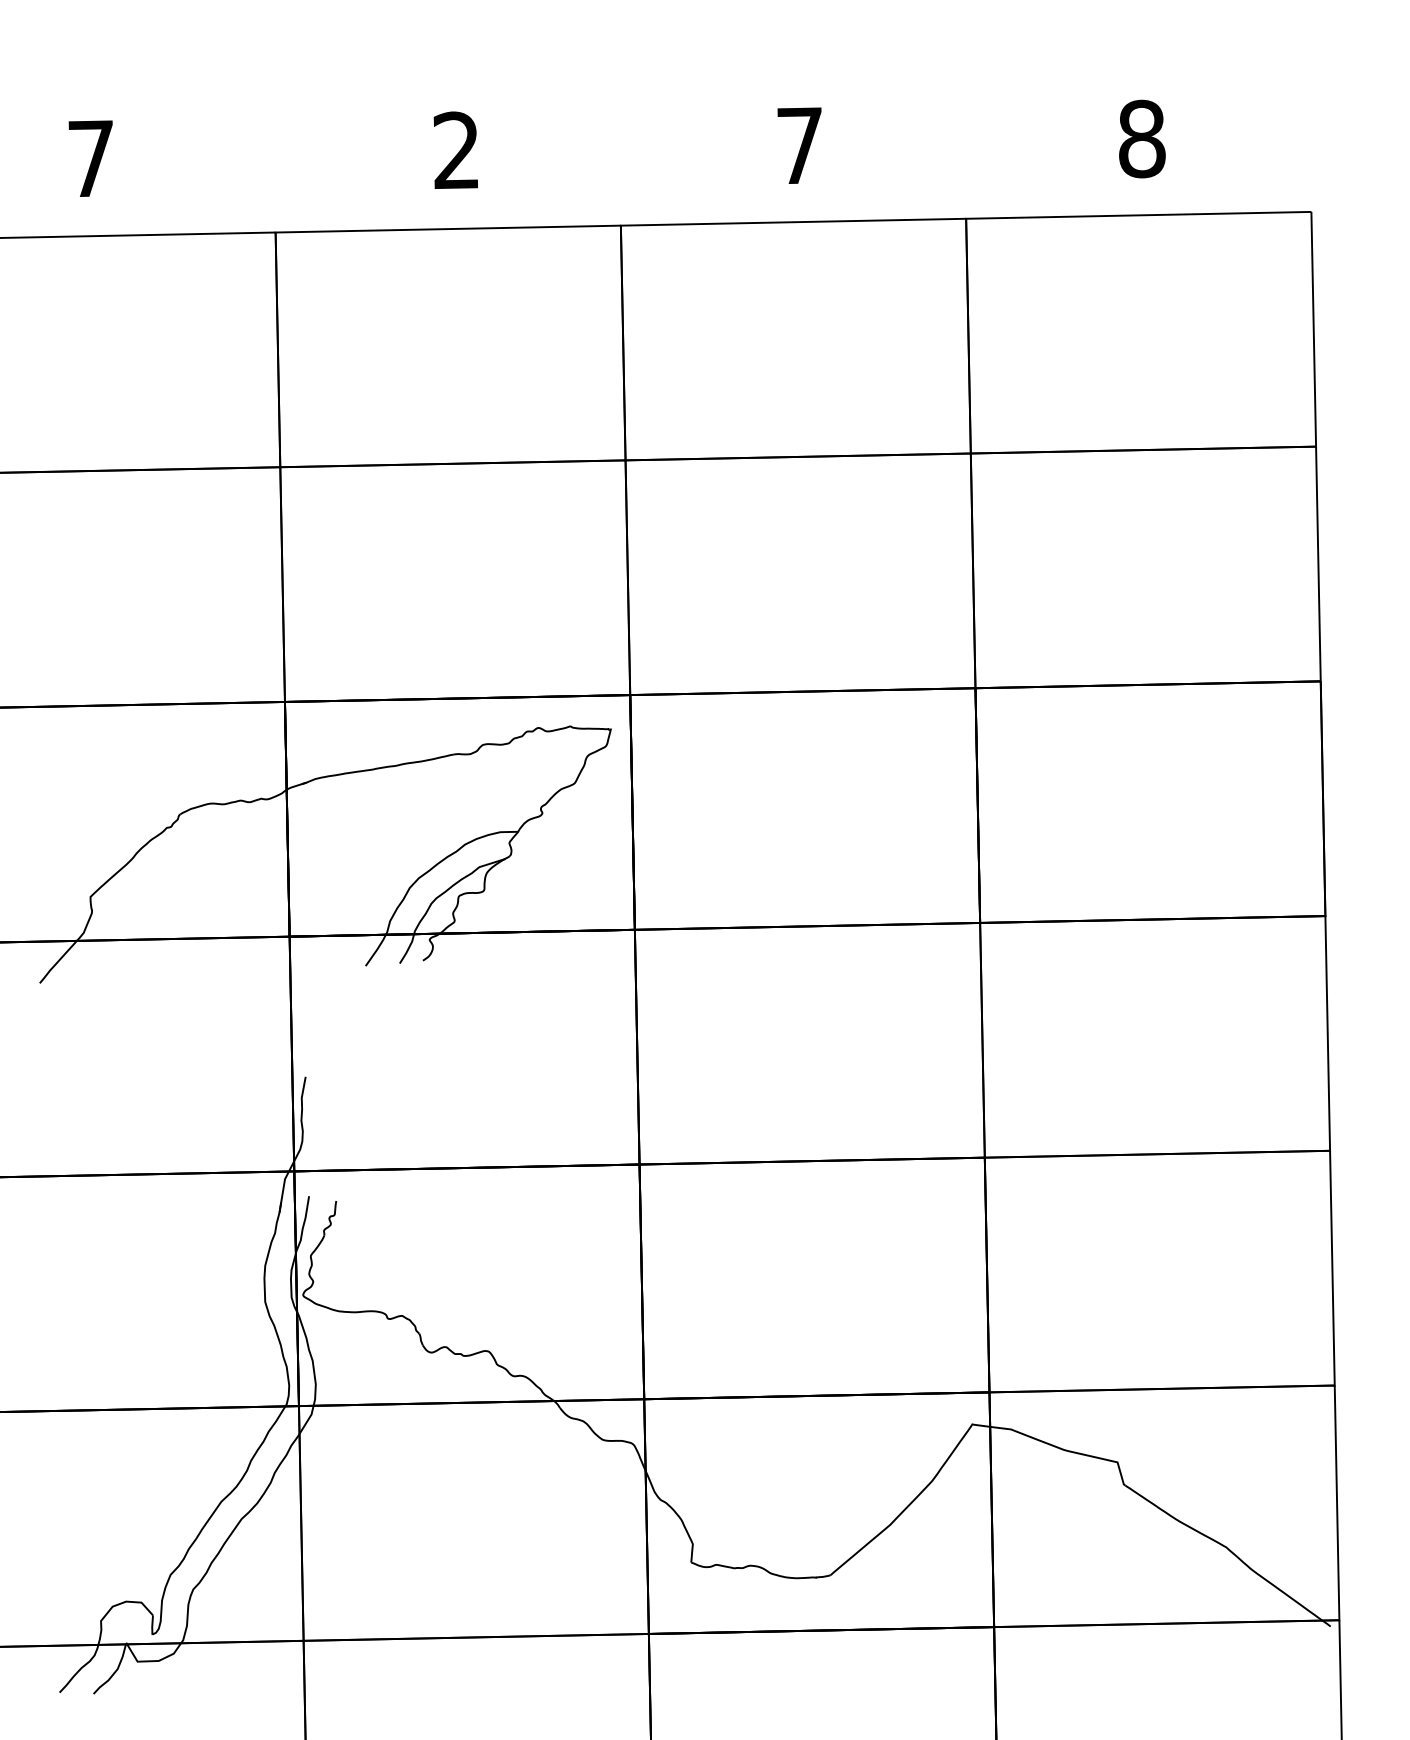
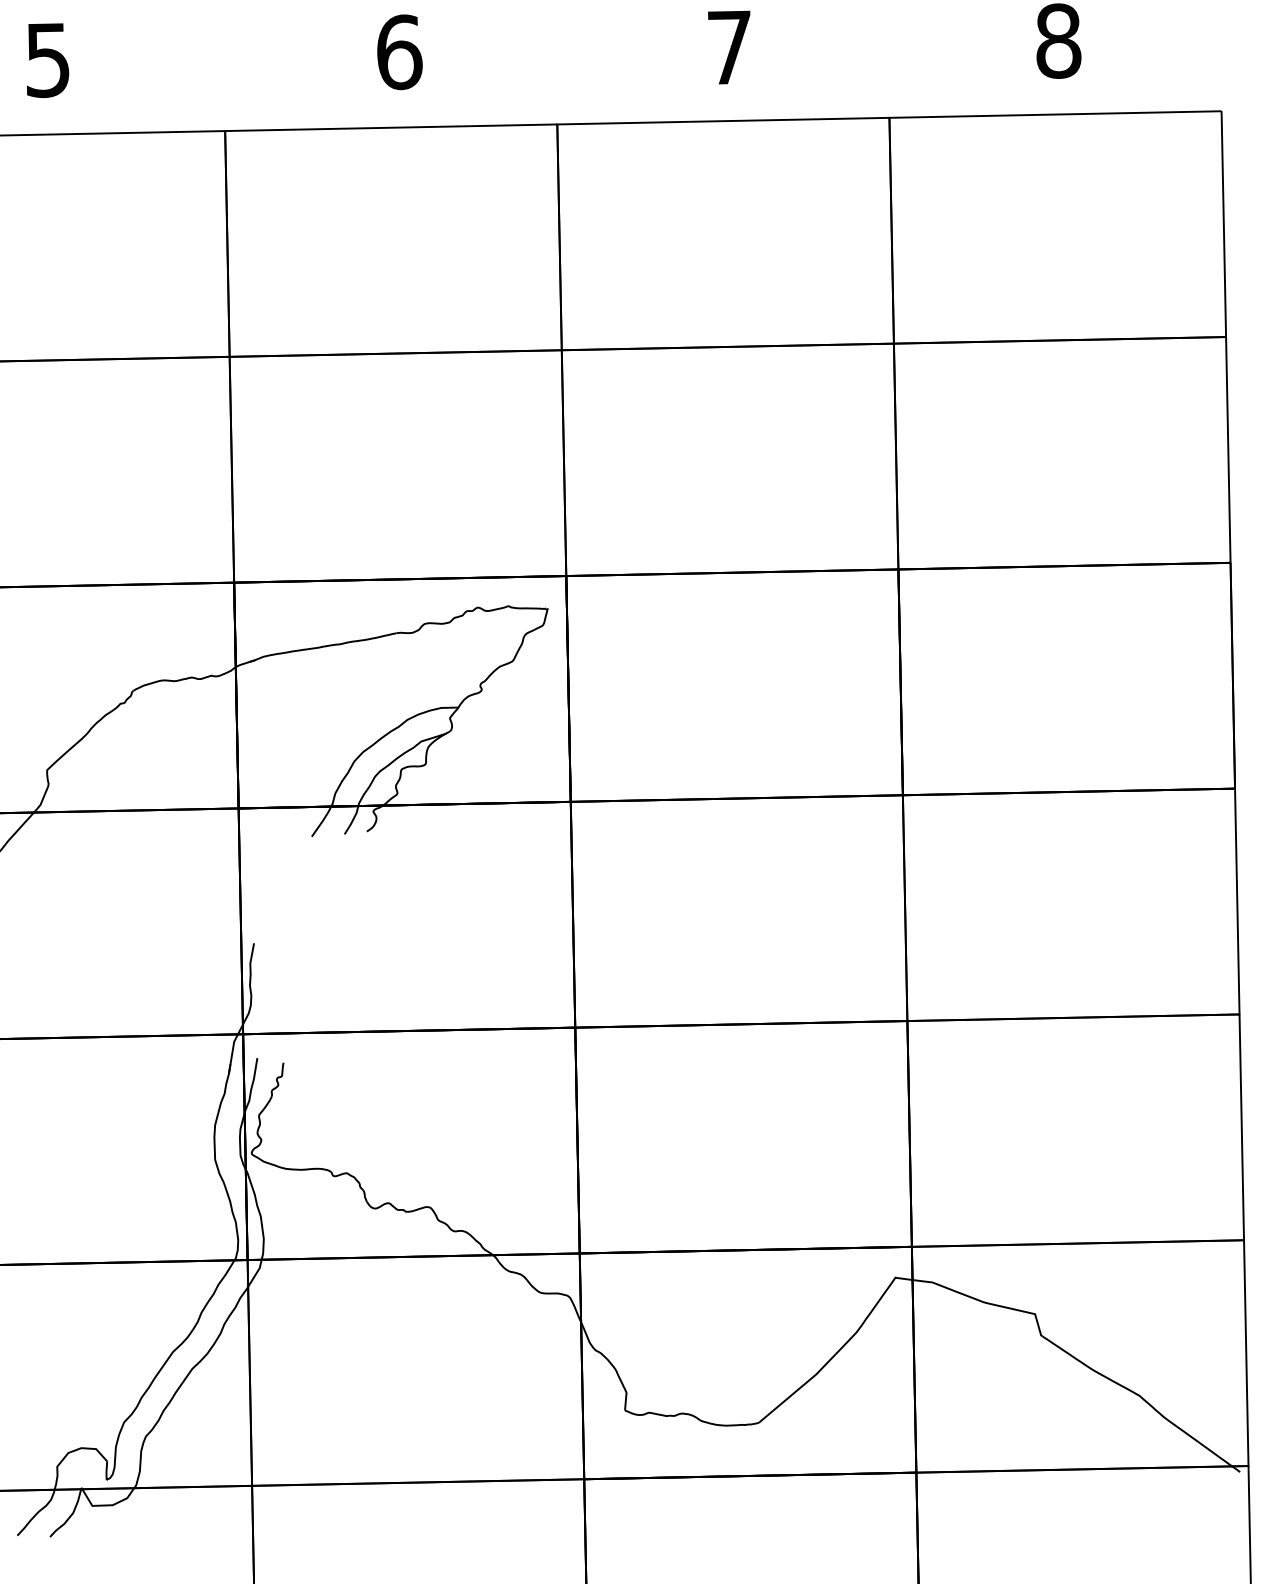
text: (457, 150) -> (400, 52), 2 -> 6
text: (90, 159) -> (47, 60), 7 -> 5

